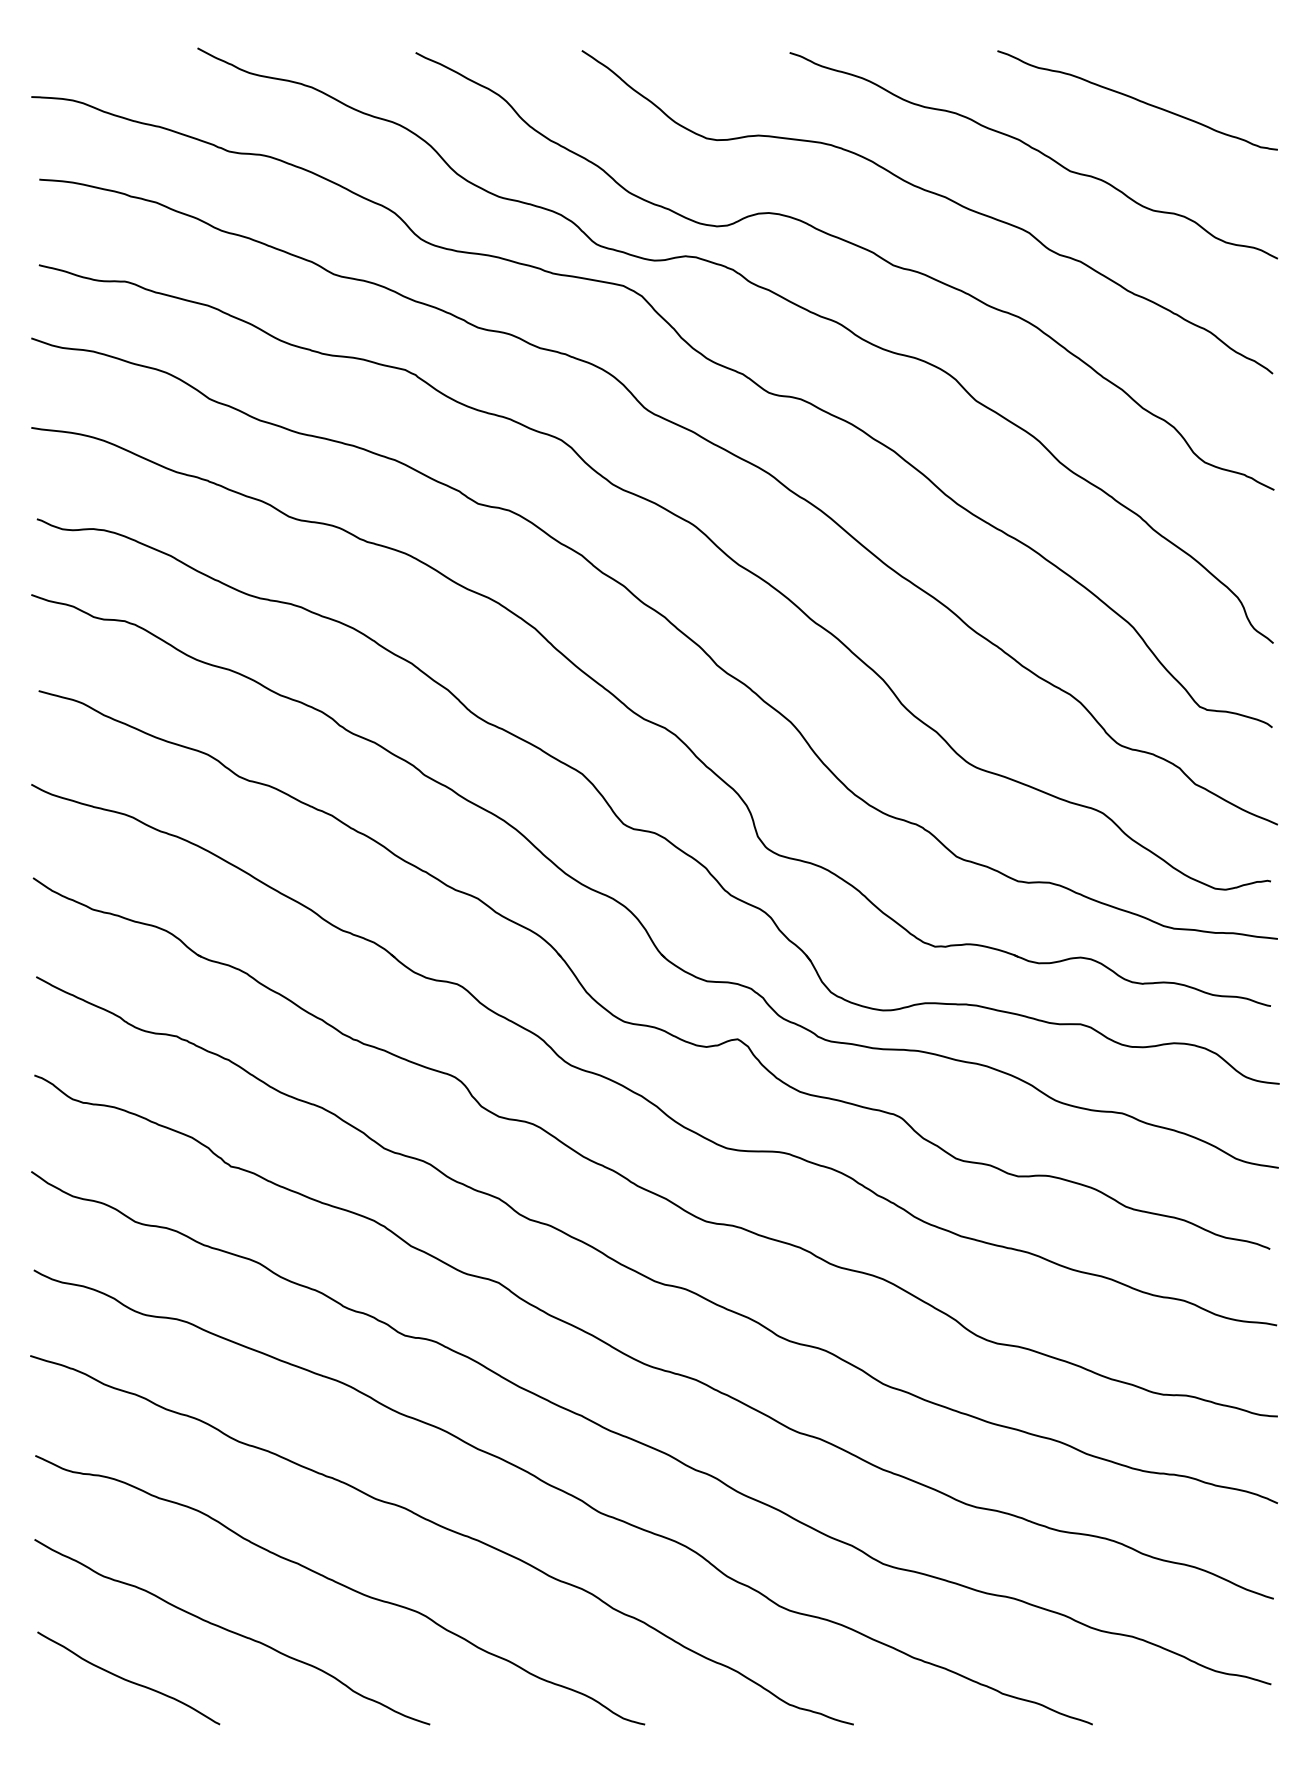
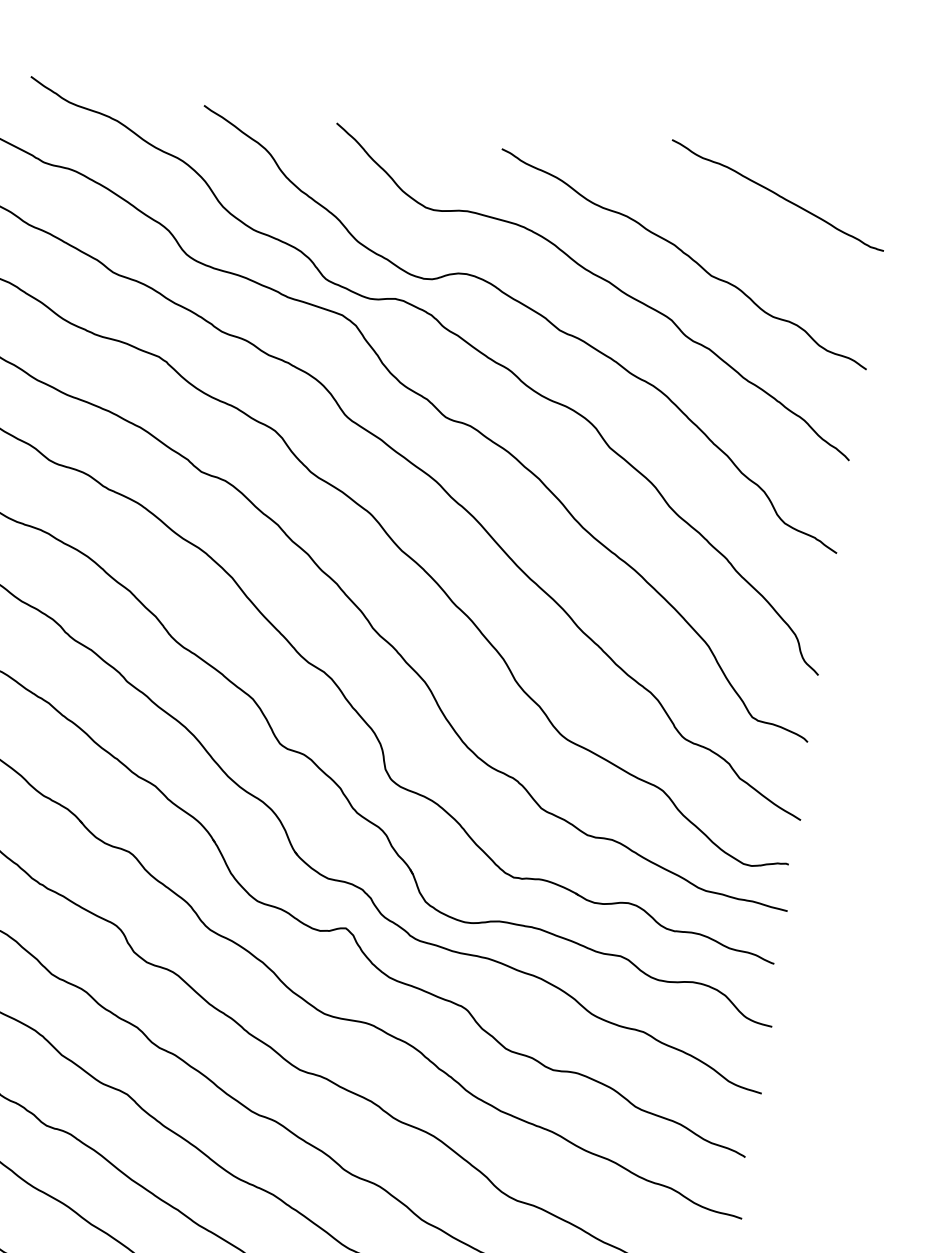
curve: (1137, 100) -> (777, 195), moved

